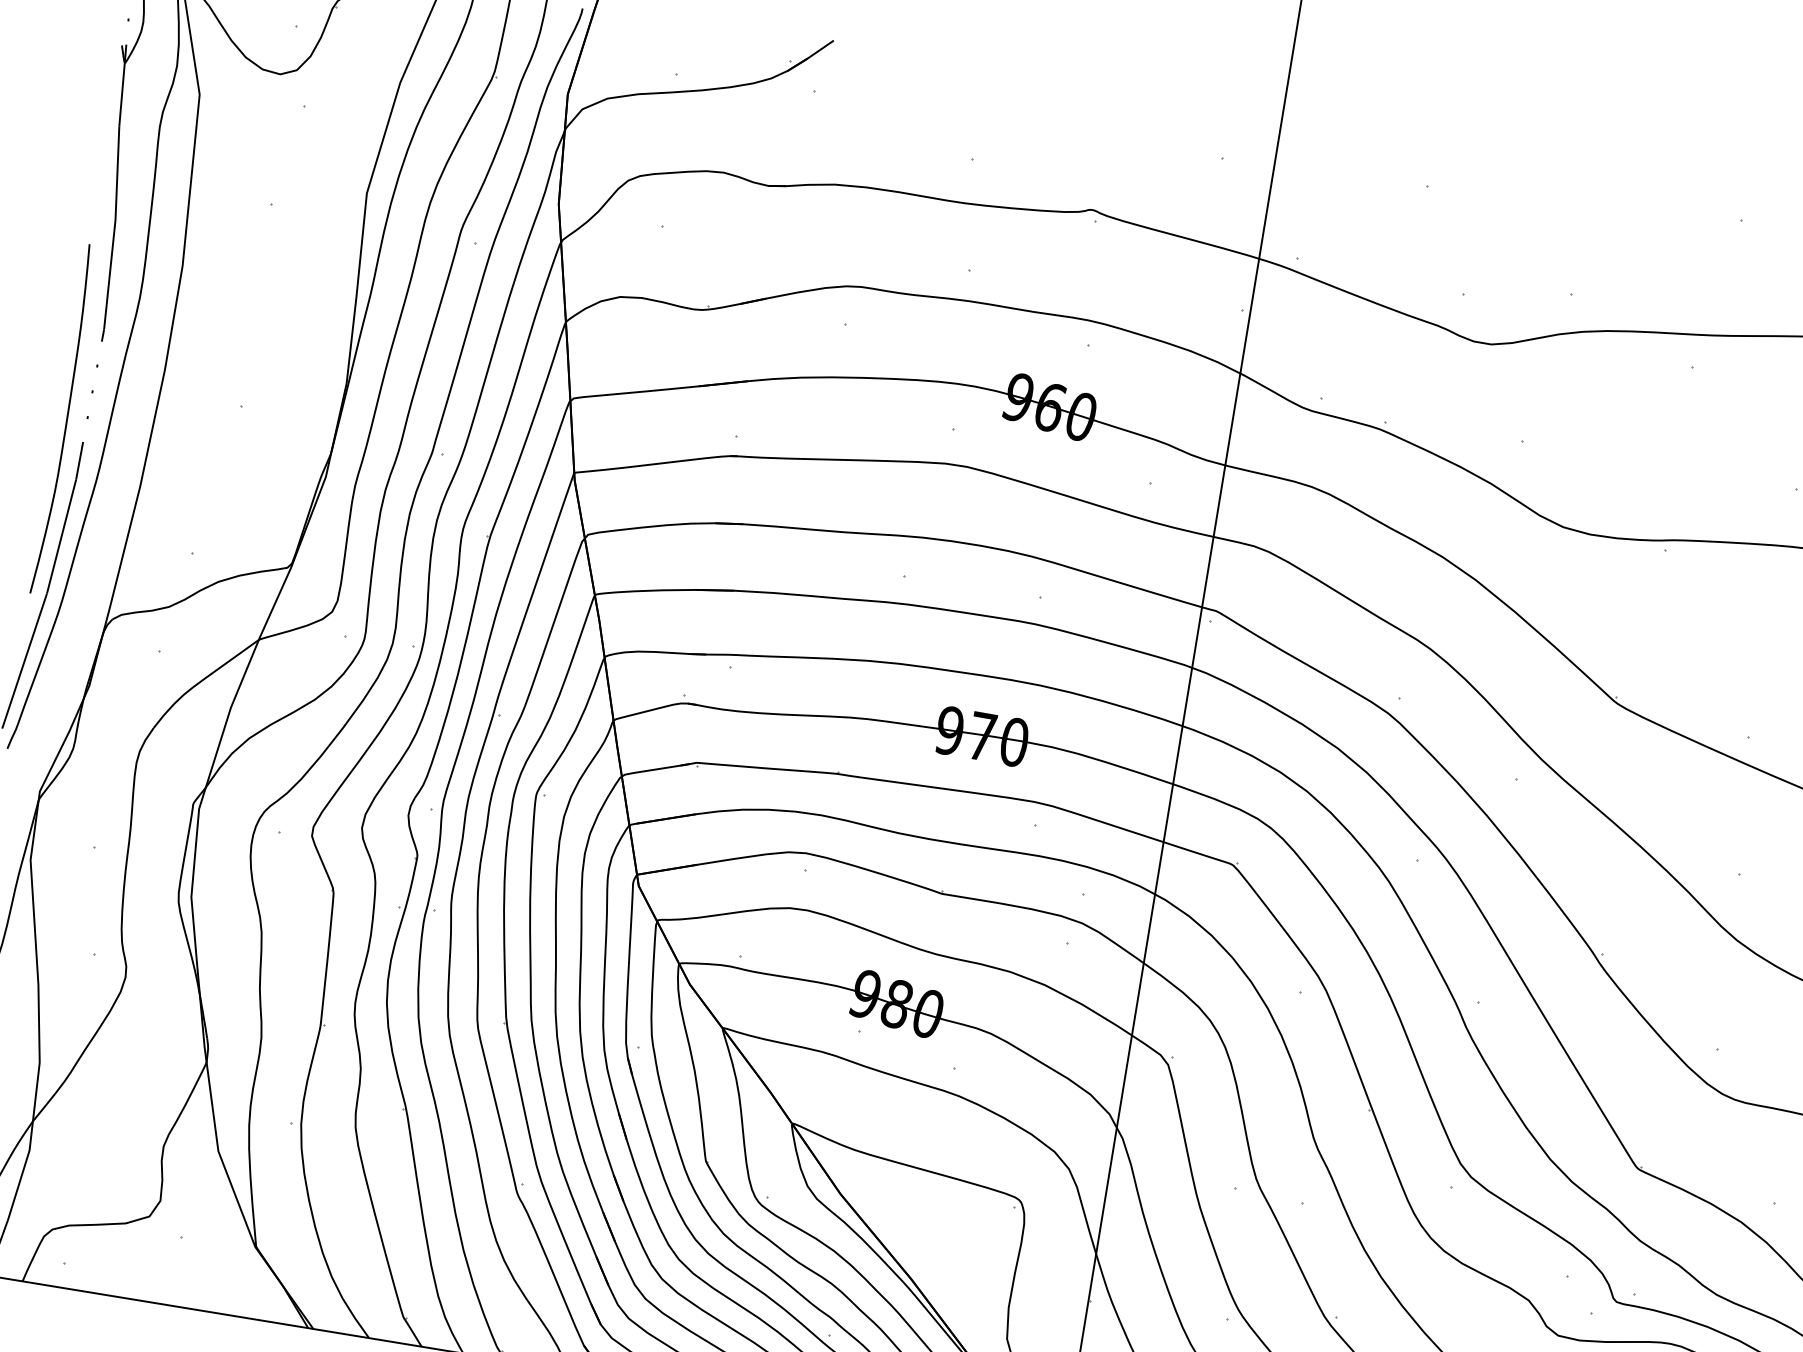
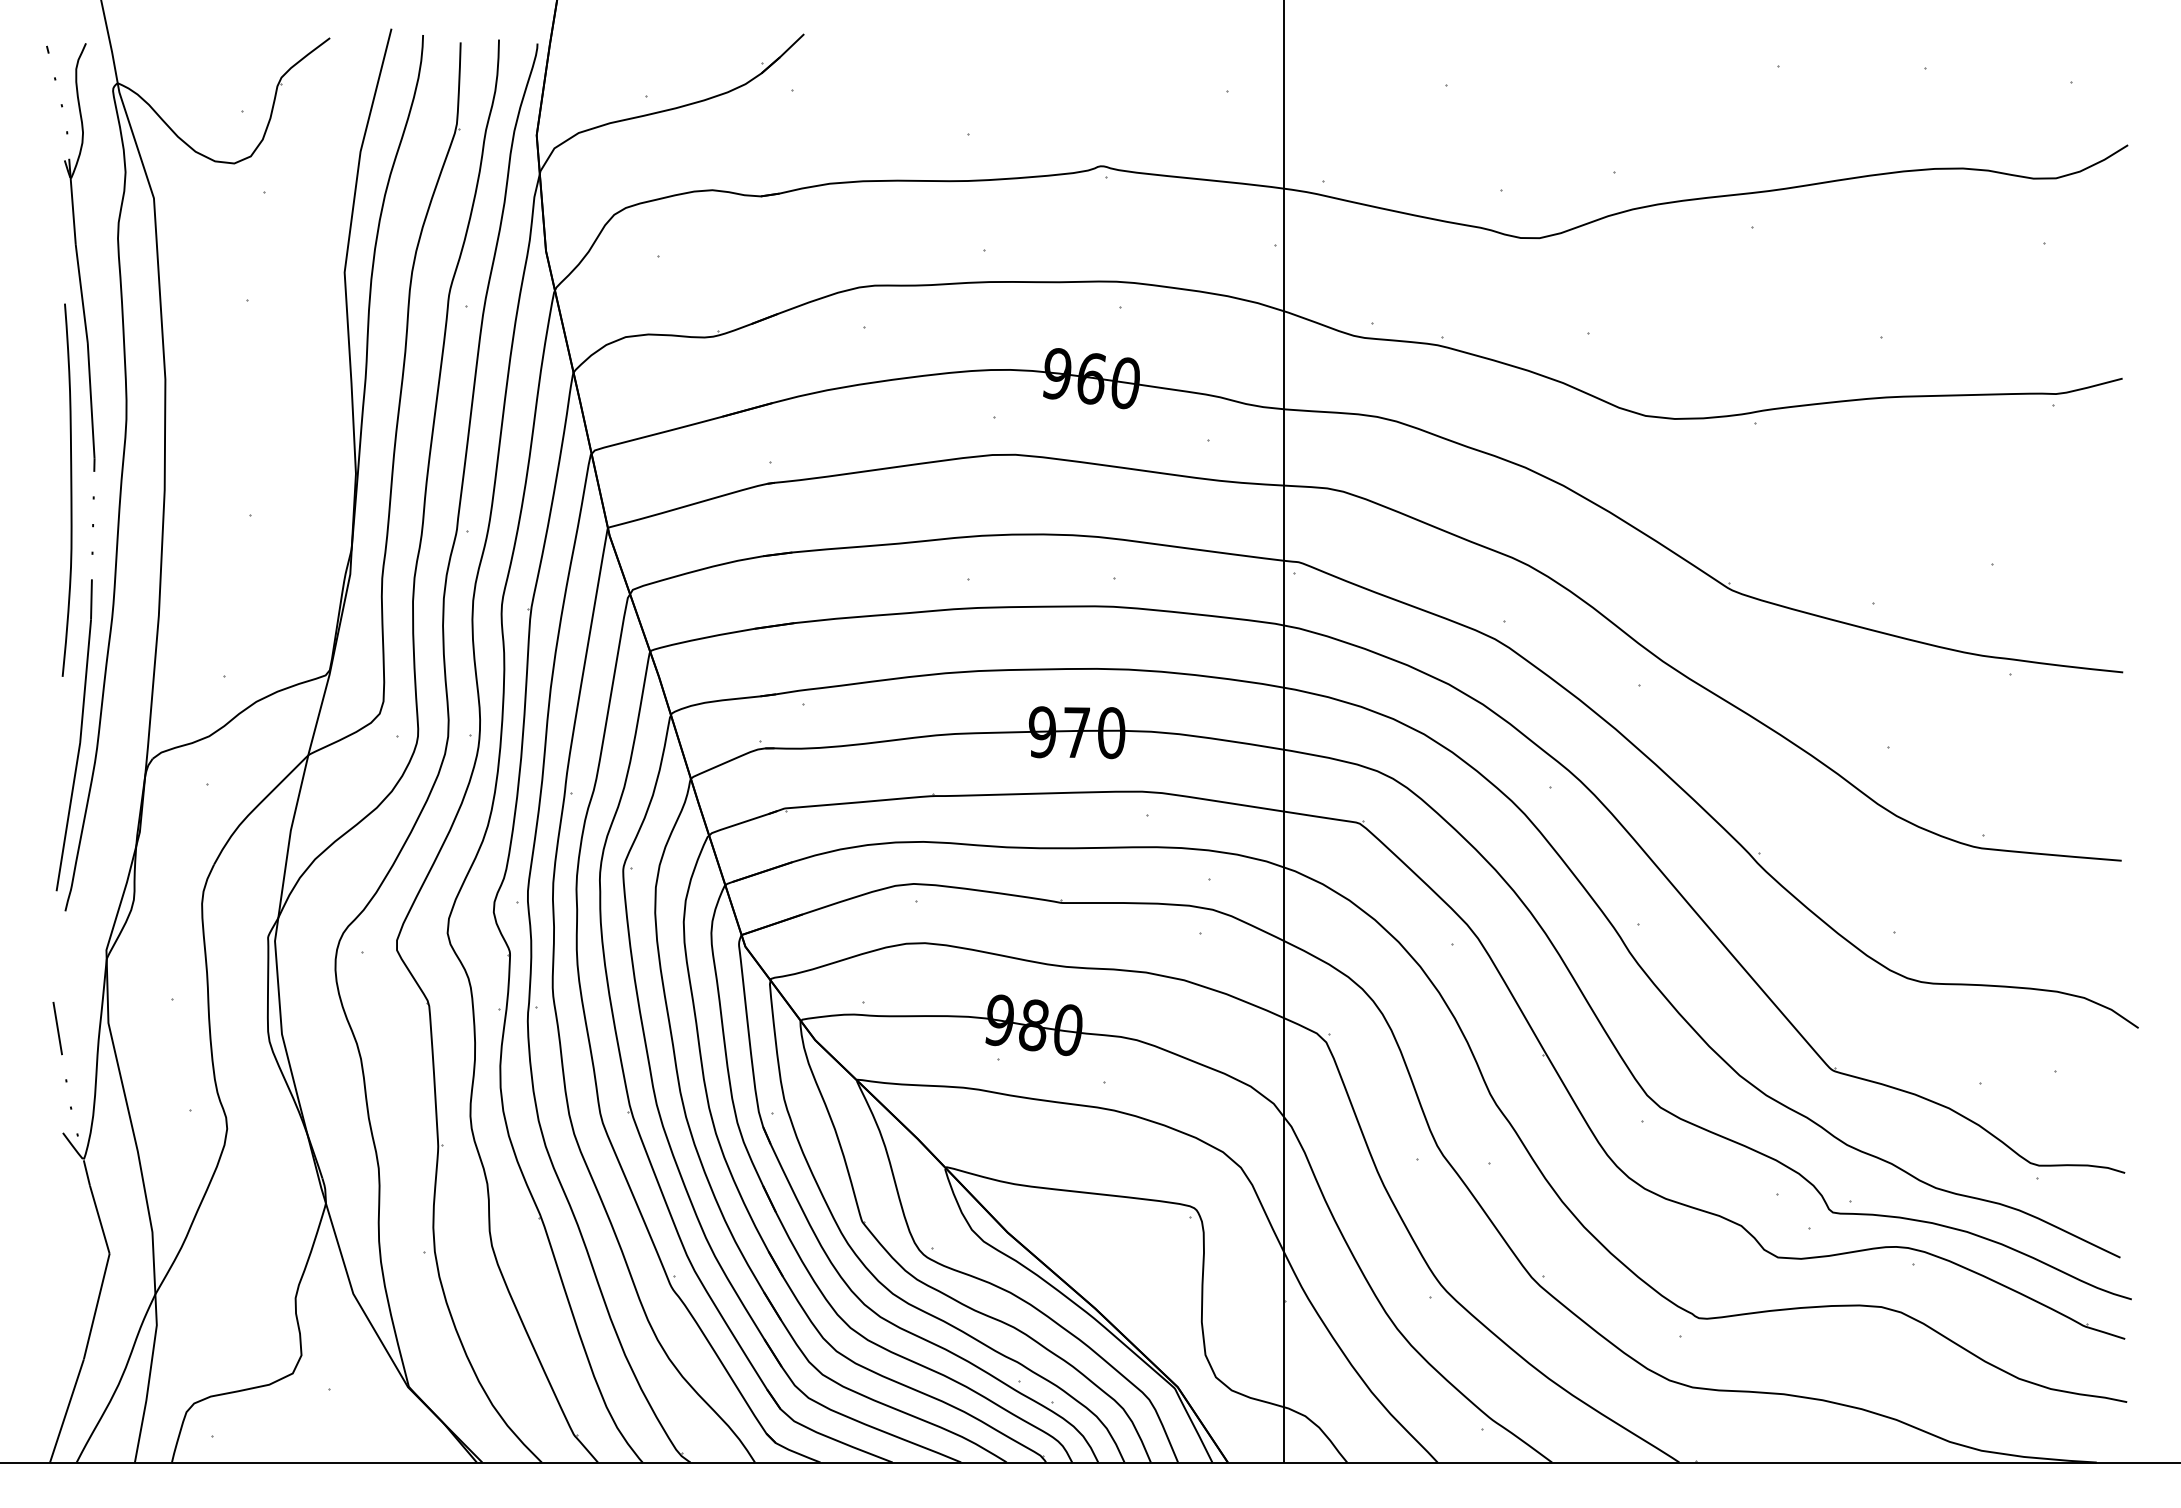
curve: (66, 419) -> (70, 489), moved

